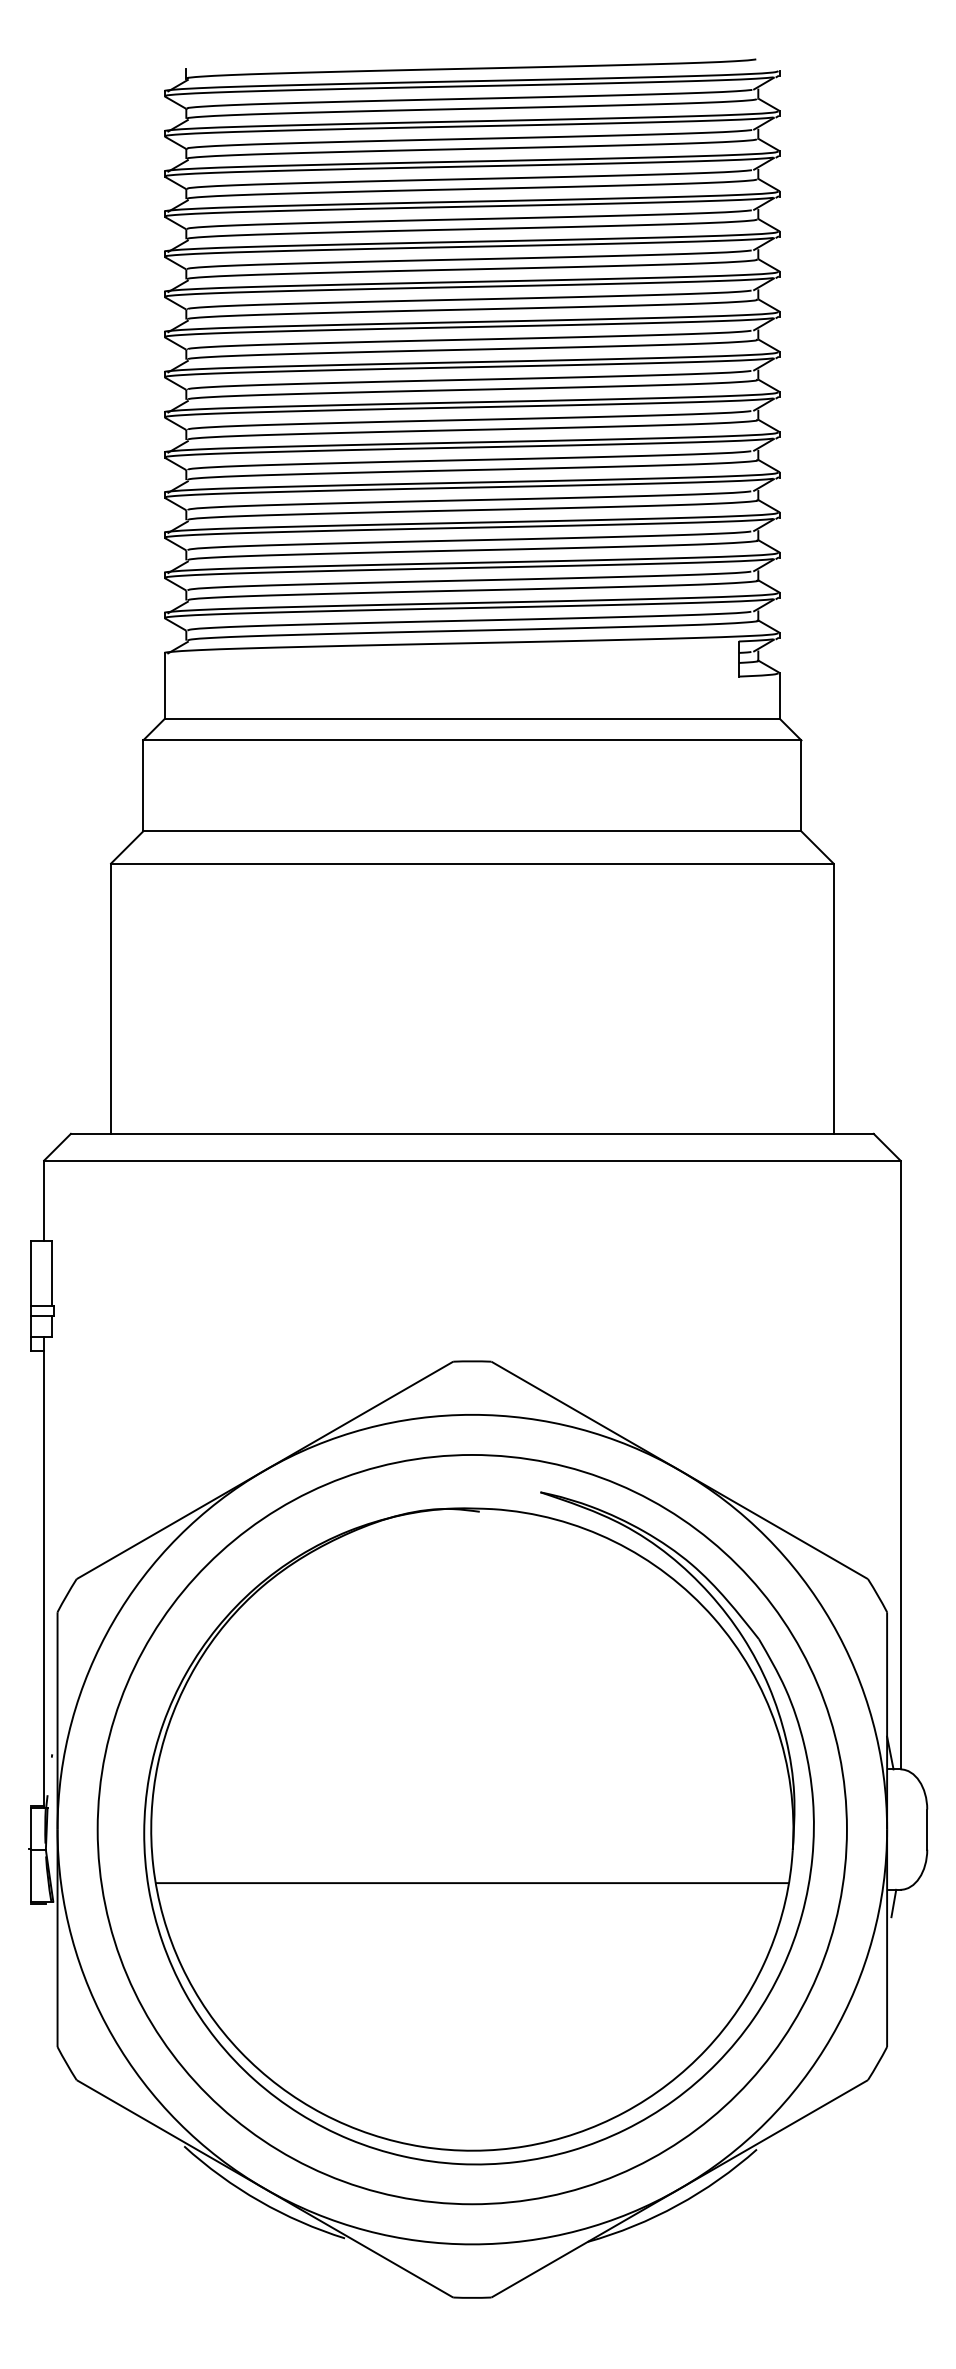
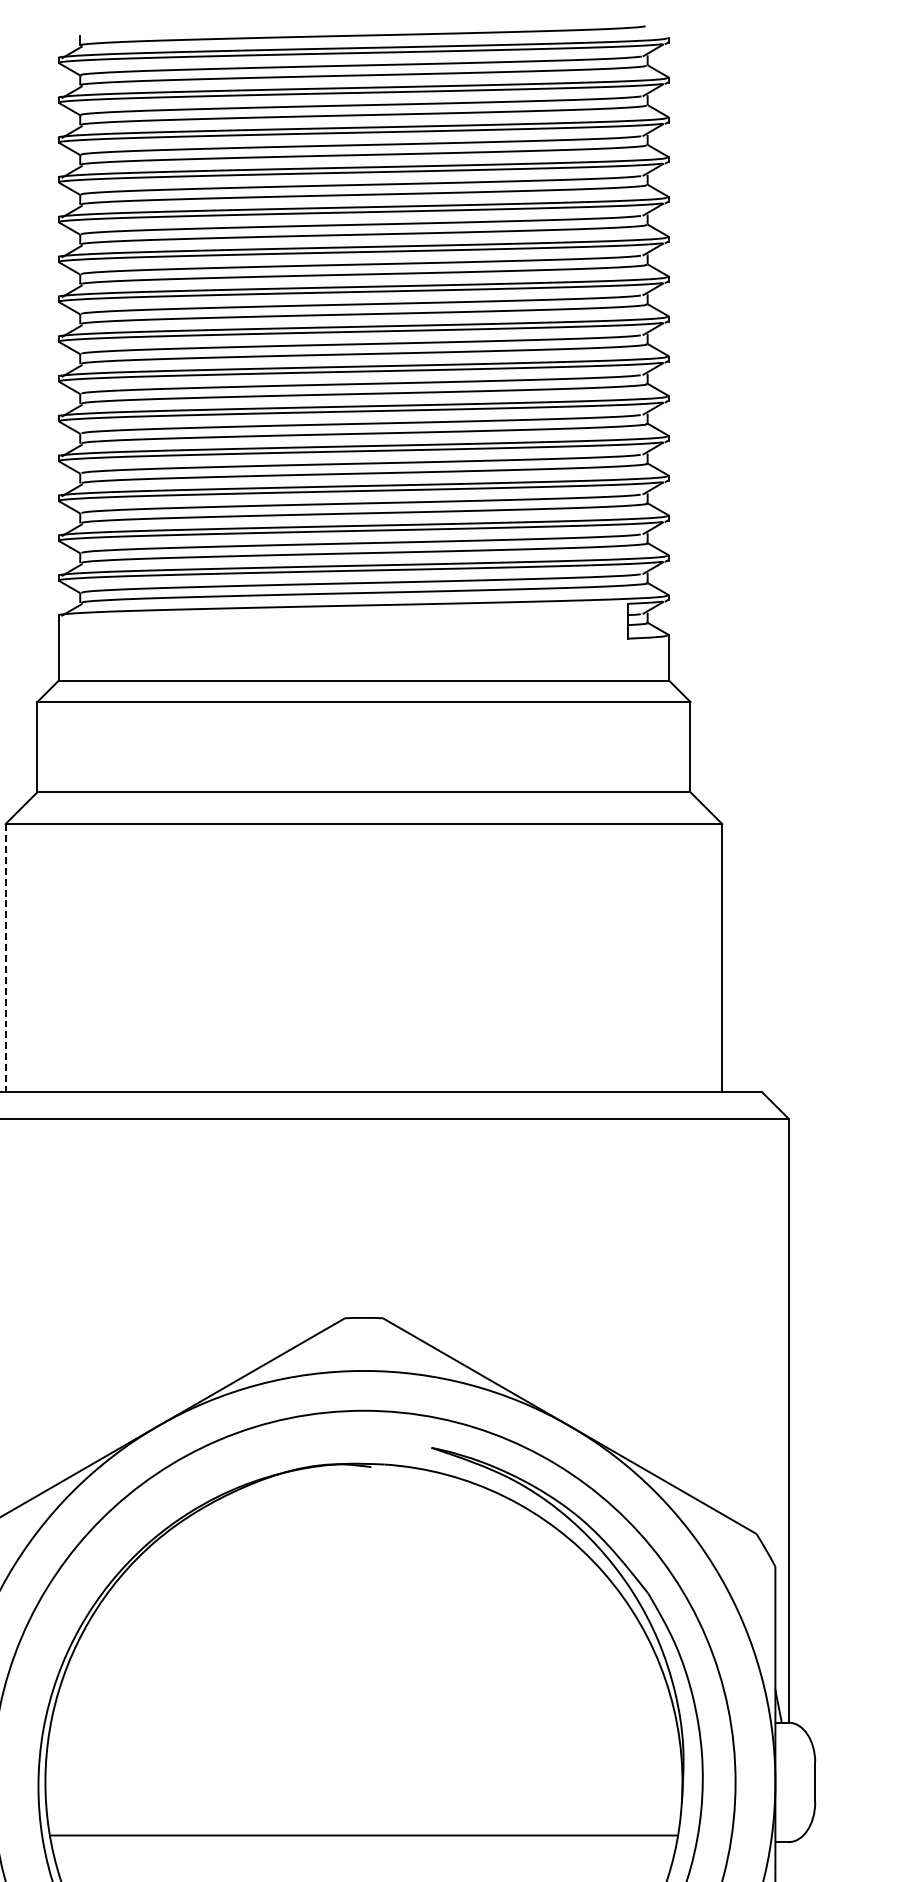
line: (111, 999) -> (6, 958), solid -> dashed
line: (893, 1903) -> (781, 1855), removed

